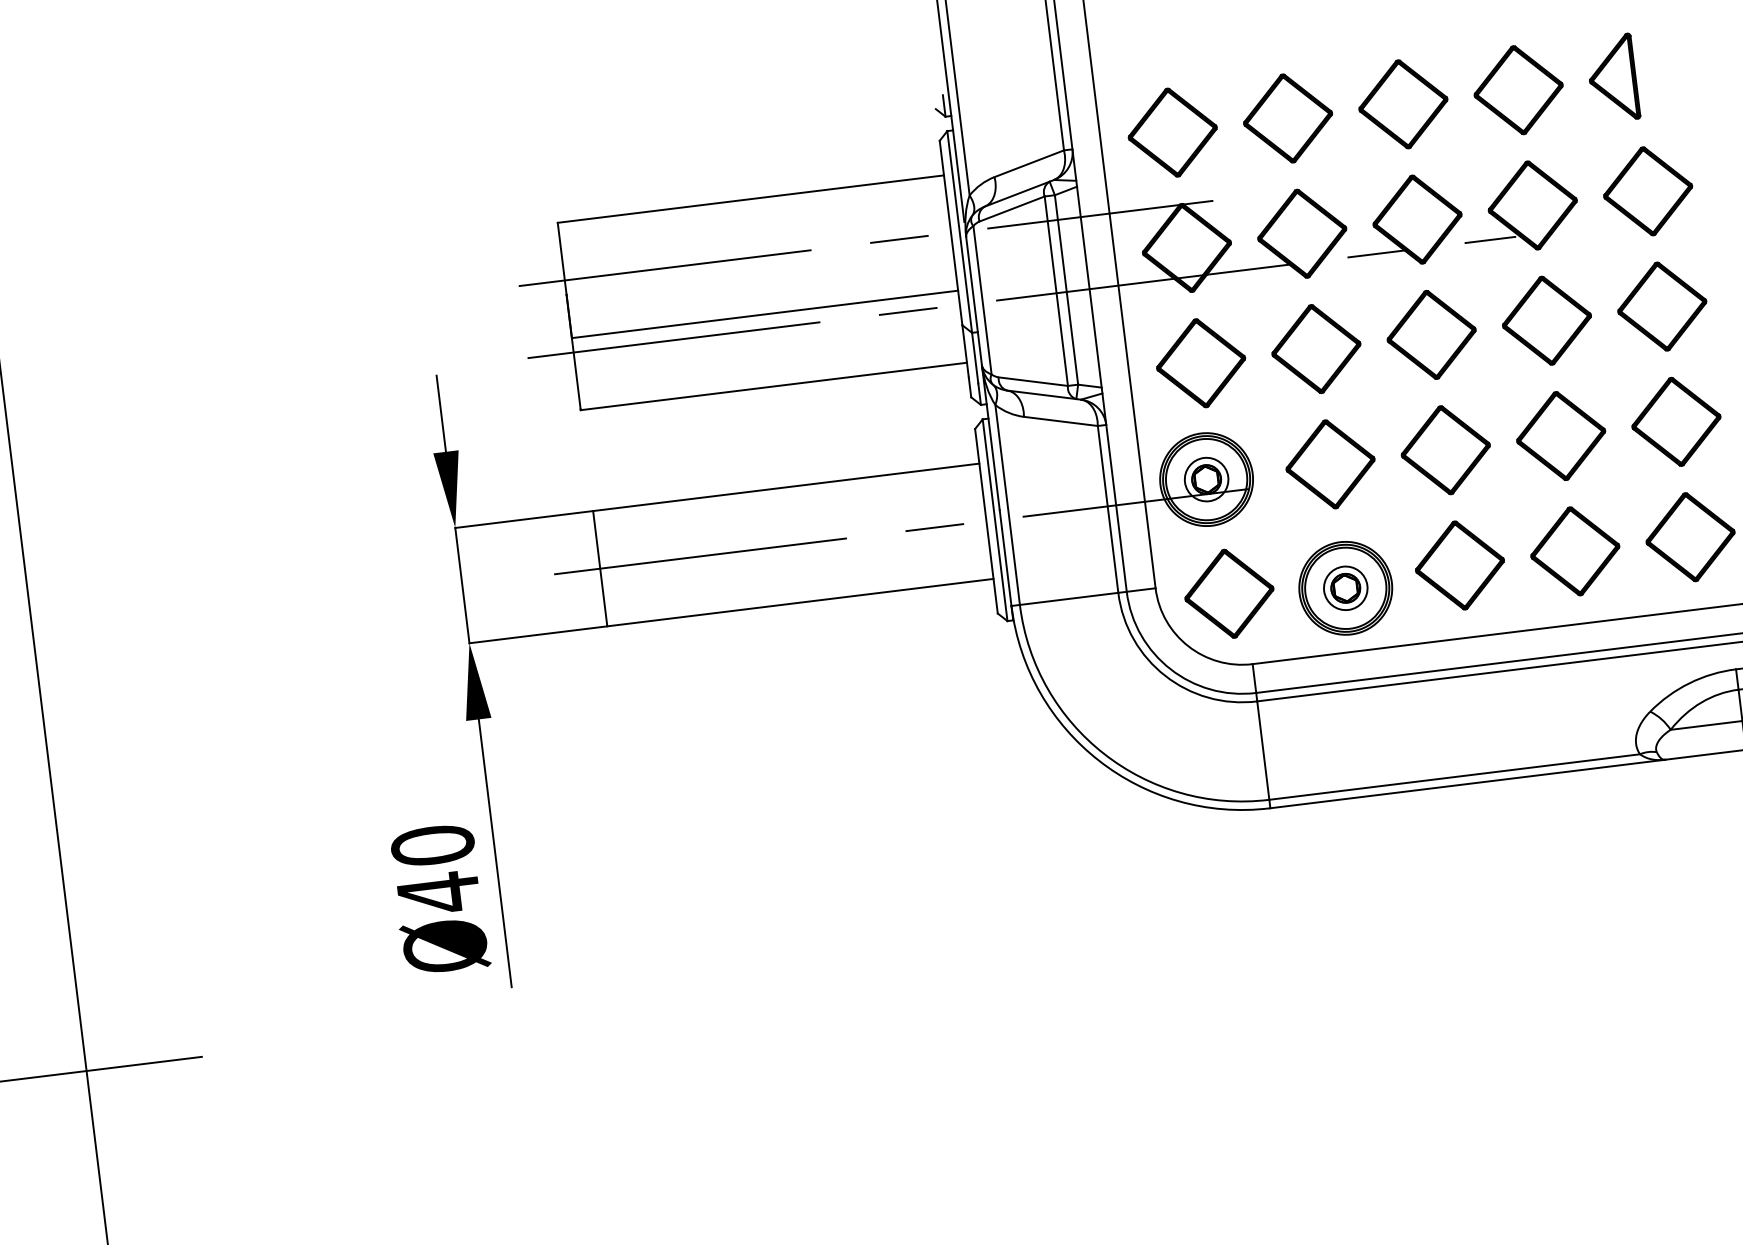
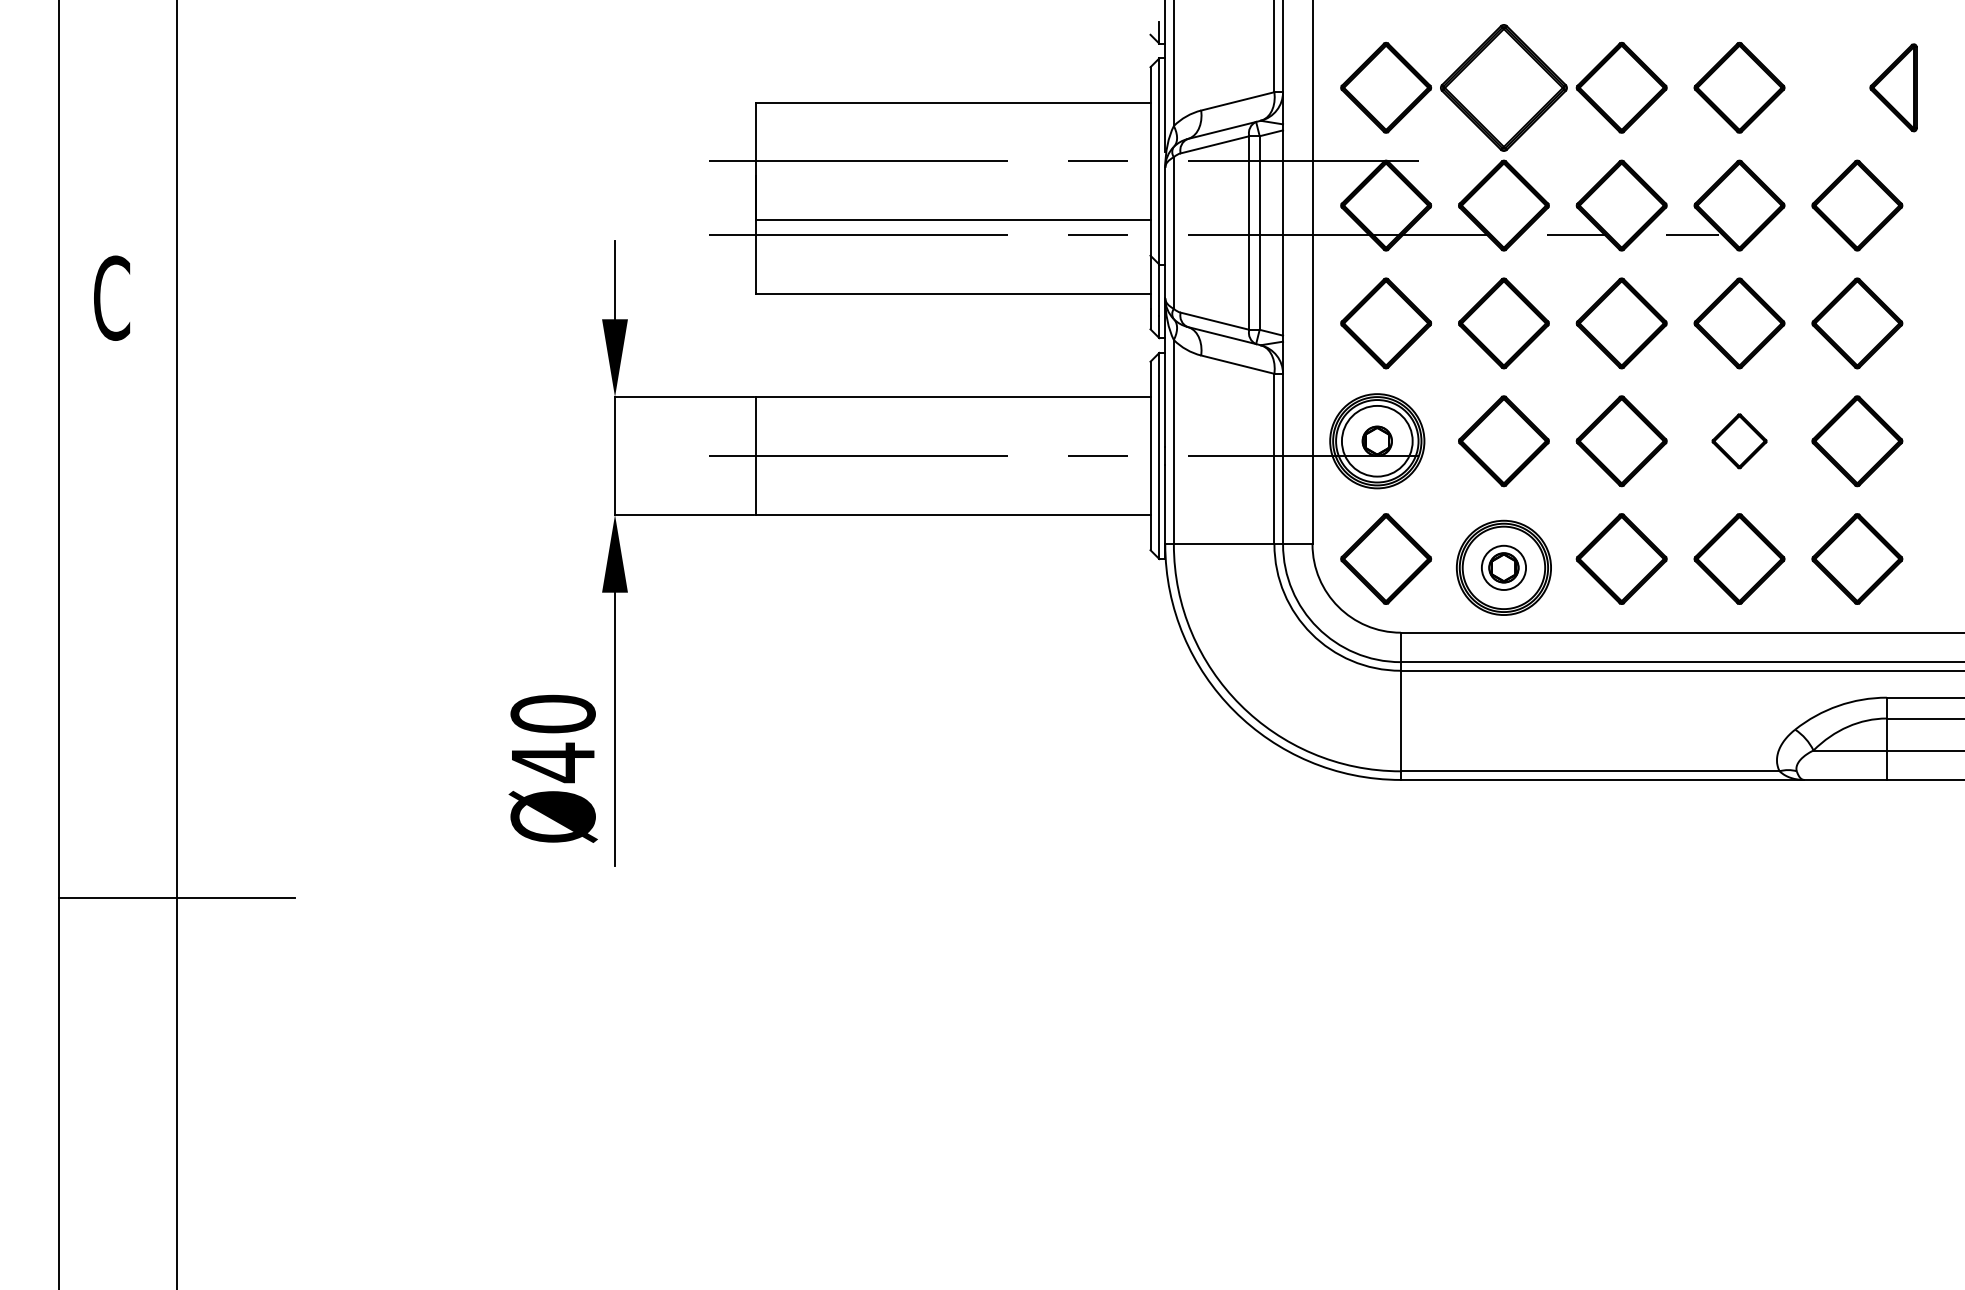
part: (1612, 78) -> (1893, 87), moved
part: (1287, 118) -> (1503, 87), size x1.4
part: (1561, 436) -> (1739, 441), size x0.6
circle: (1206, 479) -> (1377, 441), size x1.6

